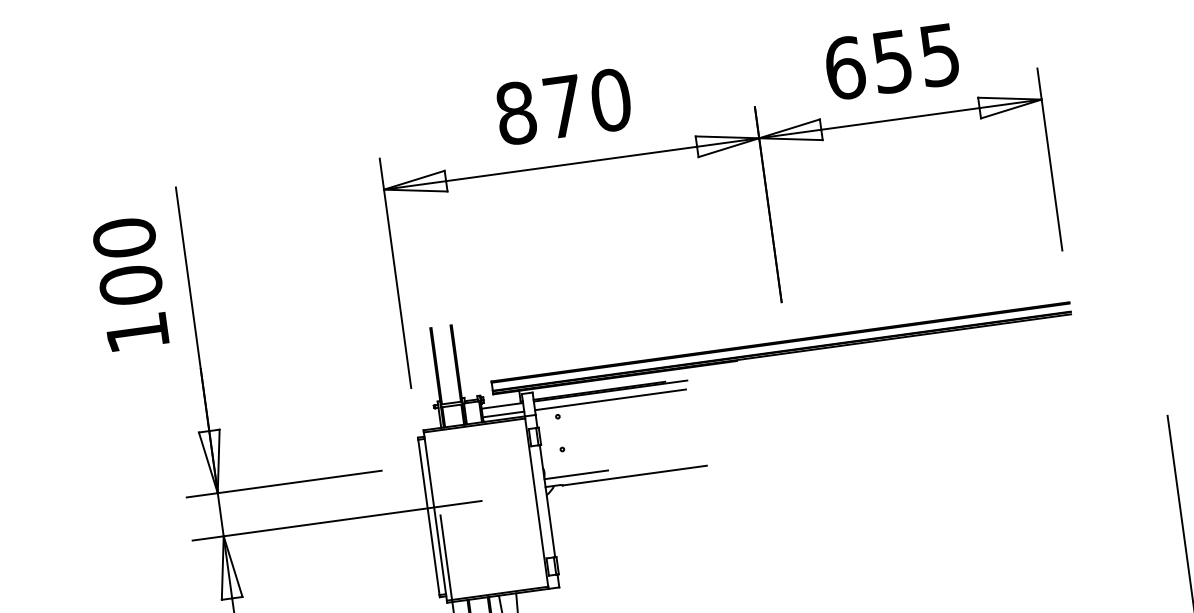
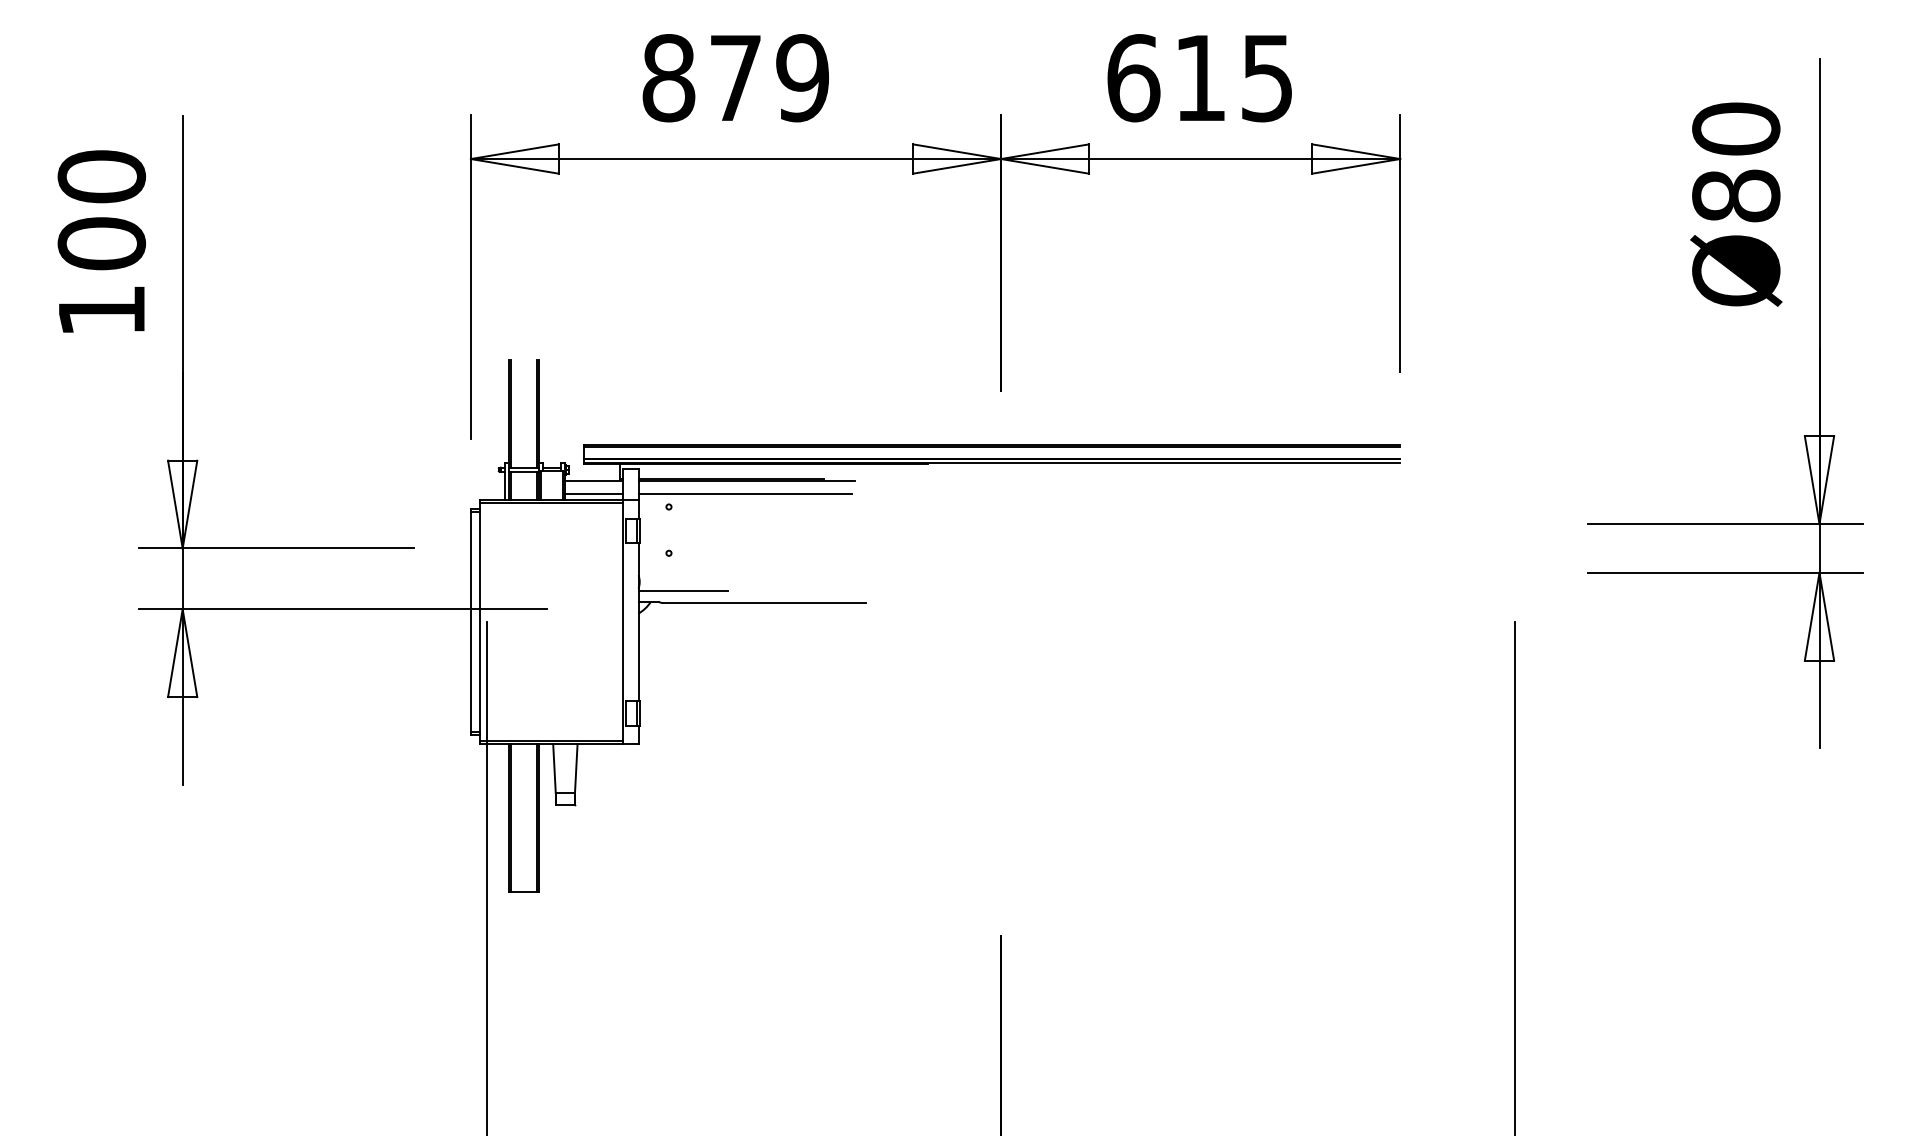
text: (891, 62) -> (1199, 78), 655 -> 615
text: (610, 100) -> (802, 78), 870 -> 879

